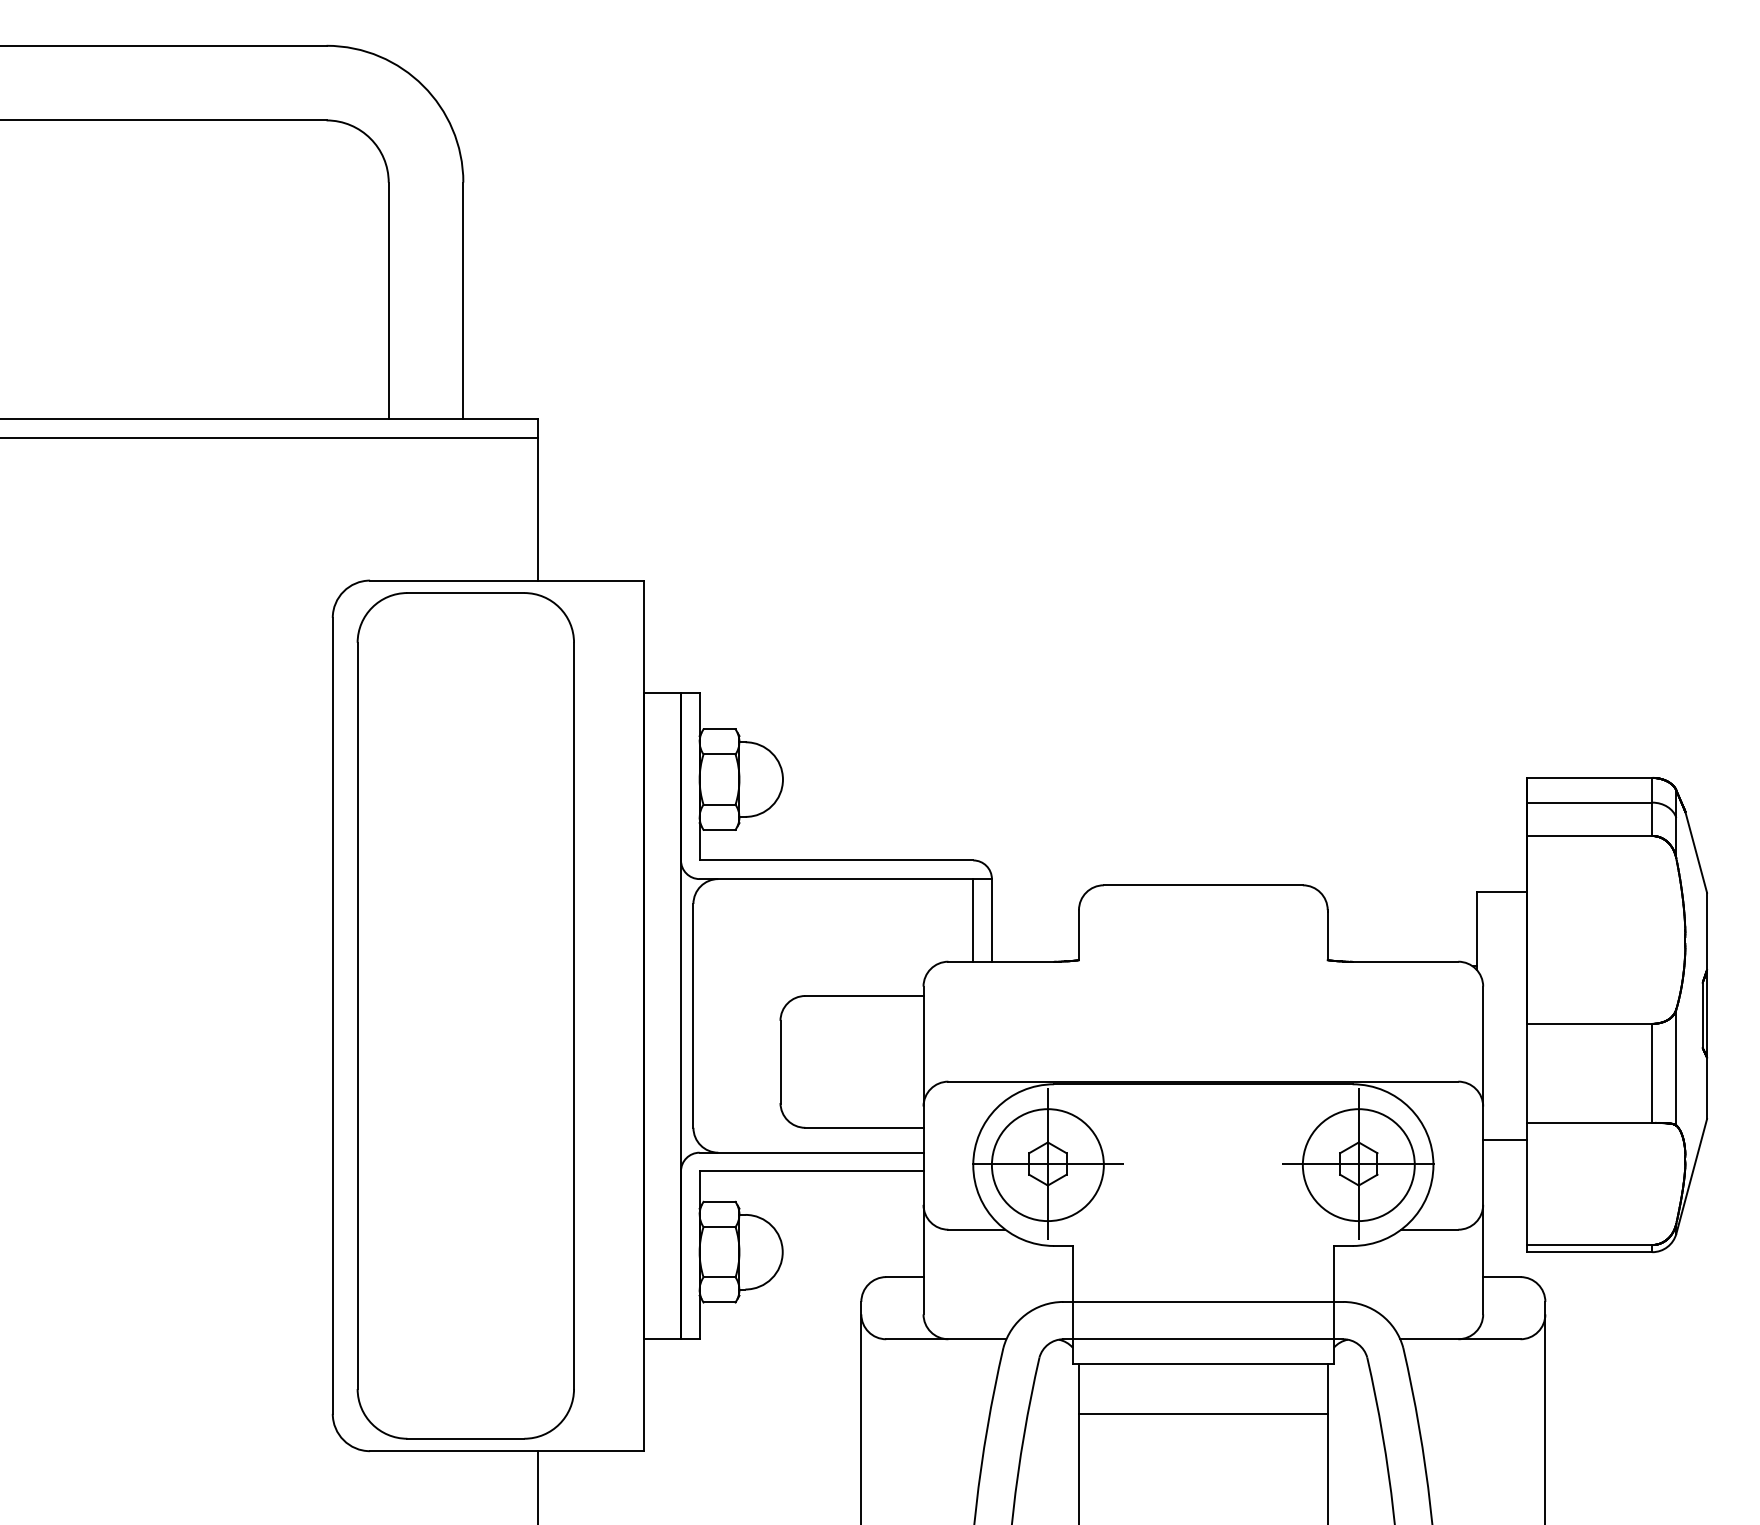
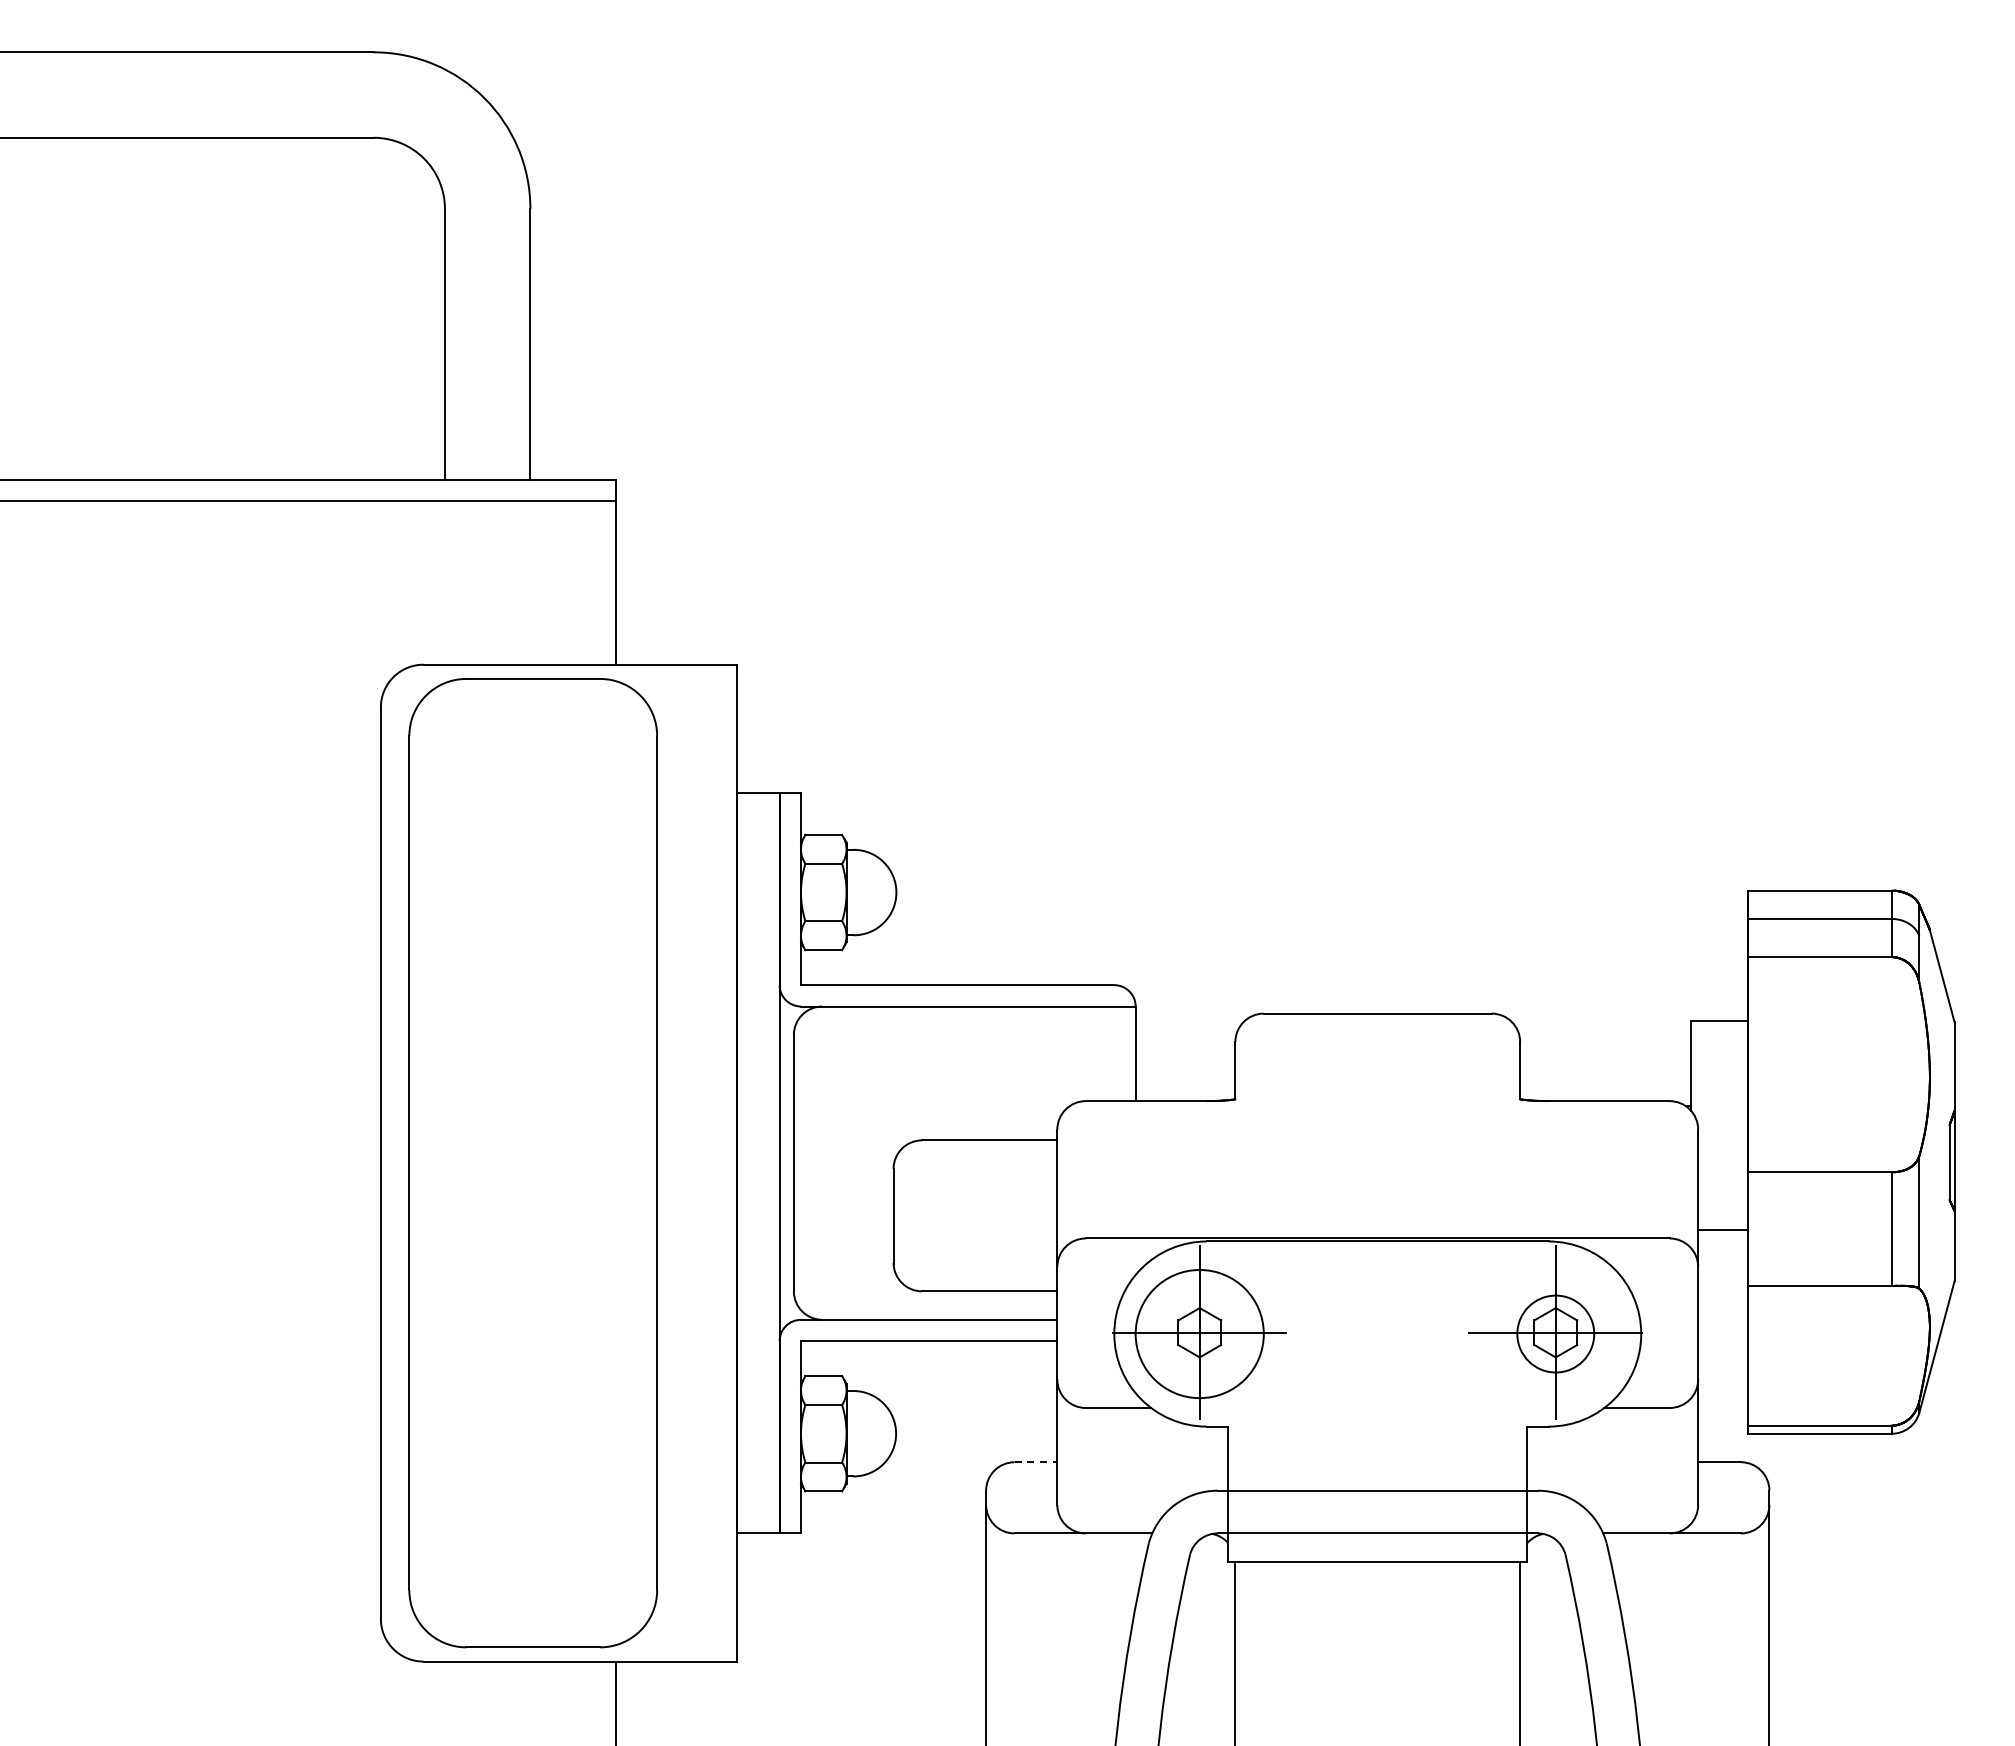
line: (973, 920) -> (1114, 1053), removed
line: (1505, 1140) -> (1723, 1229), moved
circle: (1358, 1164) -> (1555, 1333), size x0.6
line: (905, 1277) -> (1036, 1462), solid -> dashed
line: (1203, 1413) -> (1377, 1618), removed

